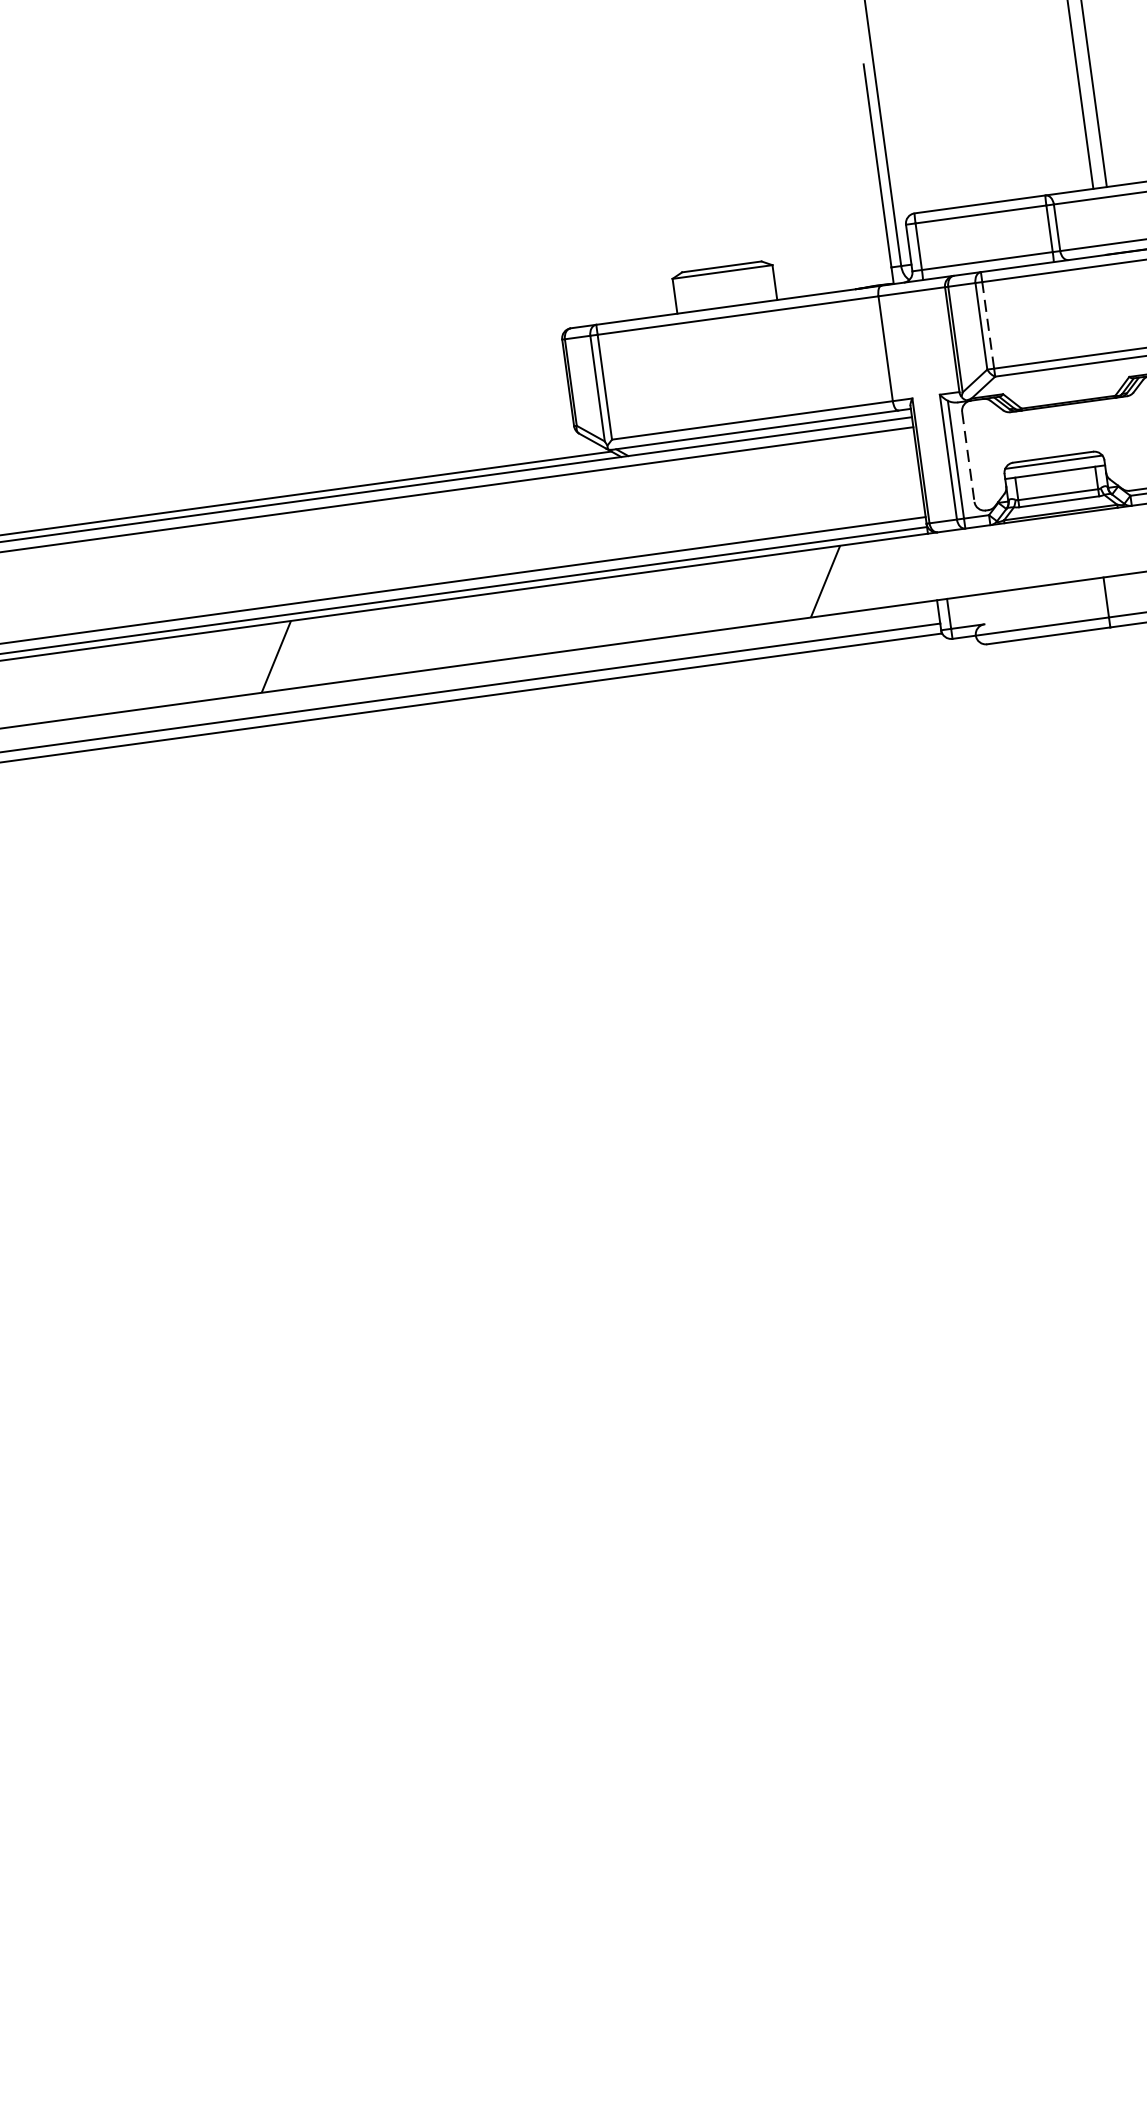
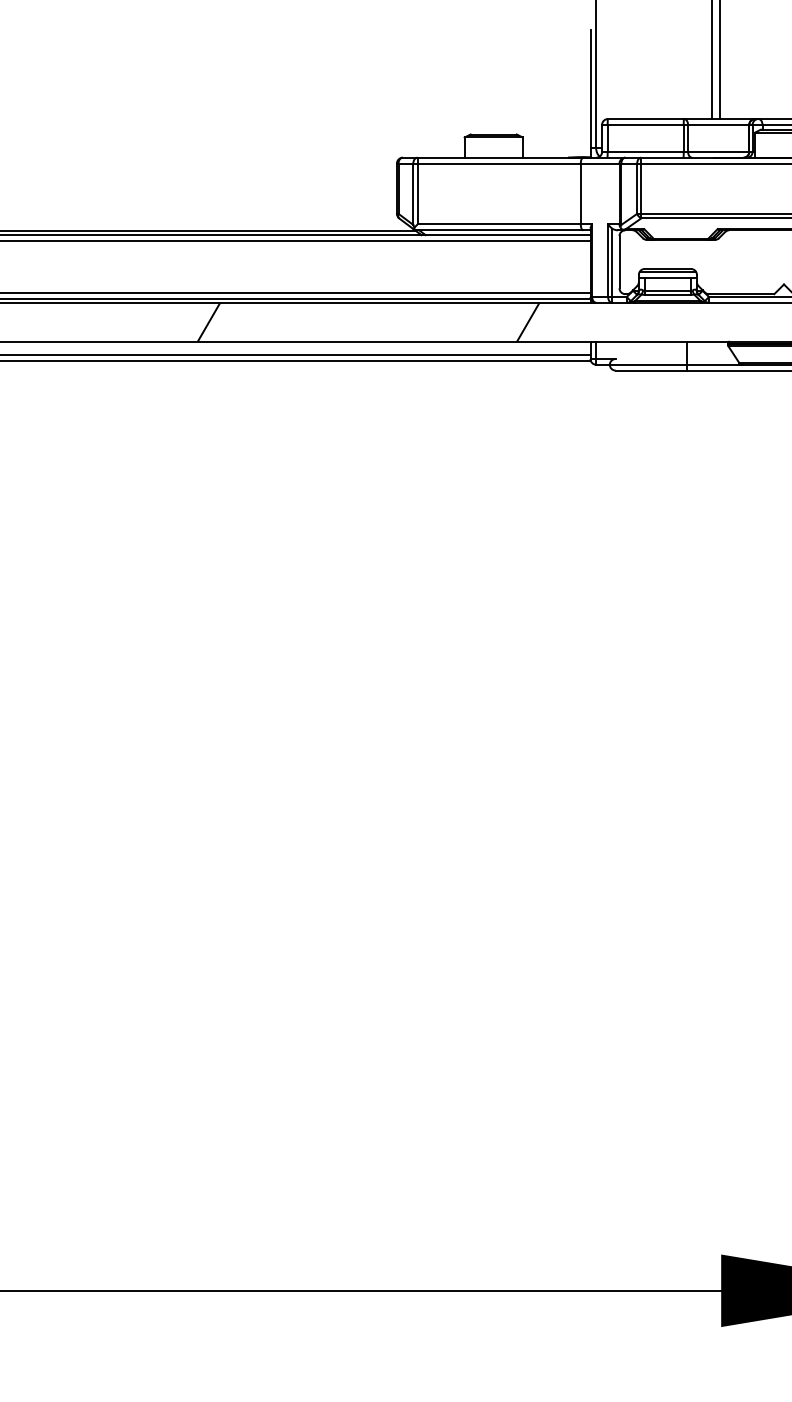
line: (988, 324) -> (641, 188), dashed -> solid
line: (968, 457) -> (619, 262), dashed -> solid

